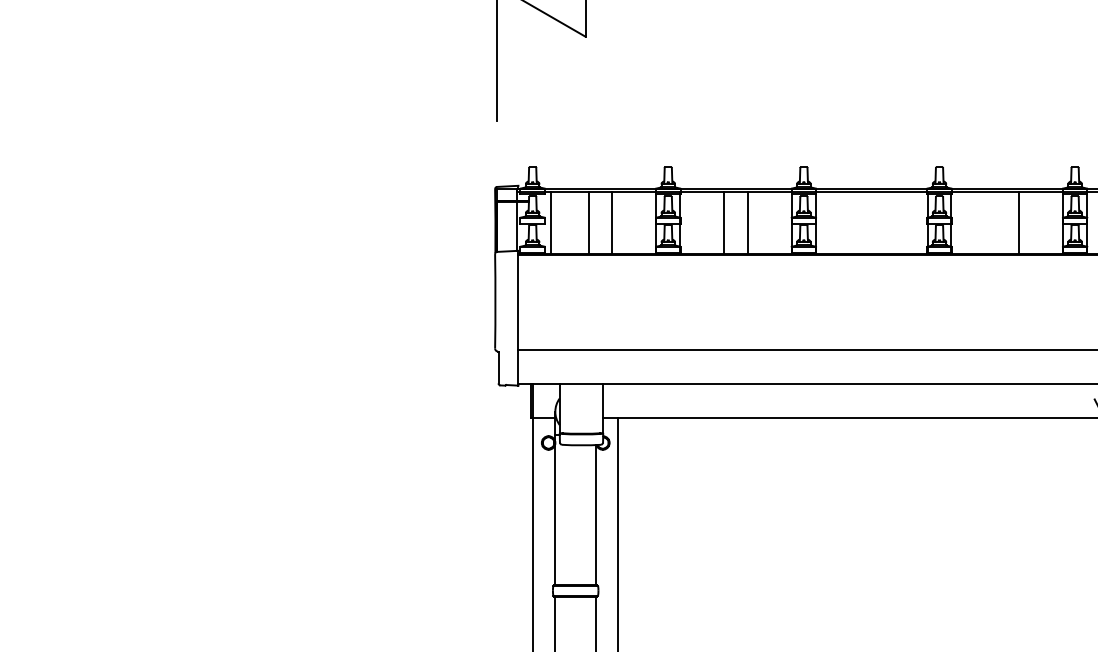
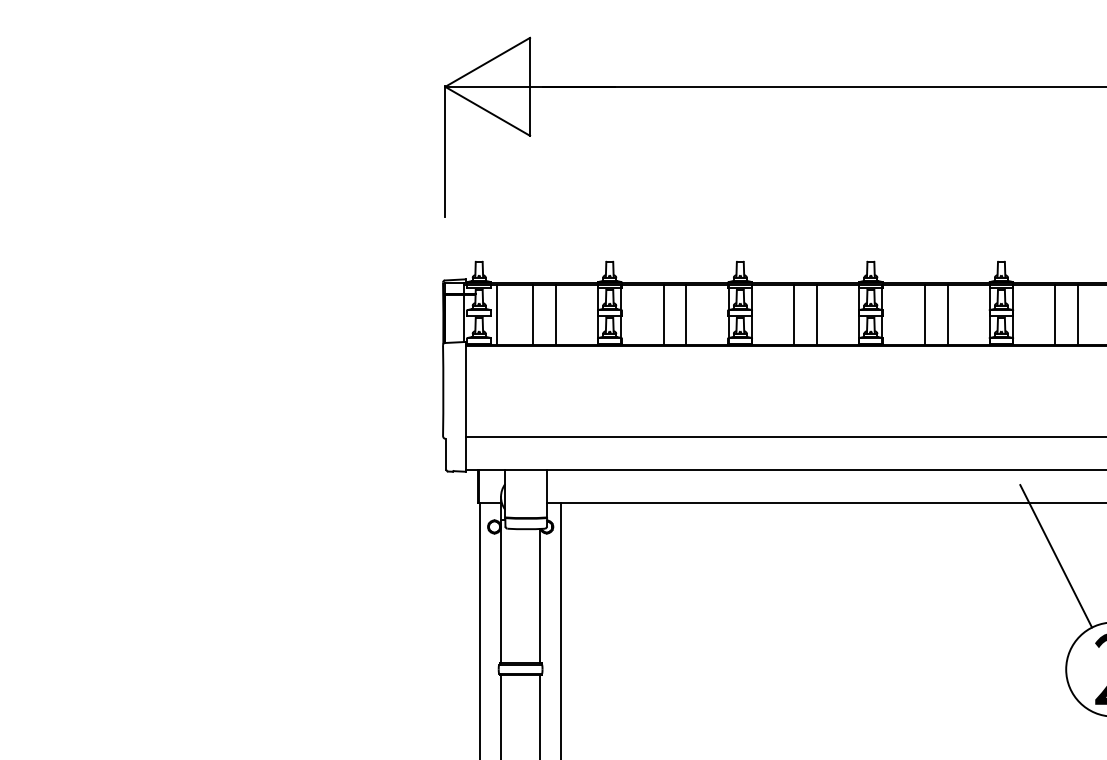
line: (860, 222) -> (794, 314), added
line: (884, 222) -> (817, 314), added
line: (995, 222) -> (924, 314), added

